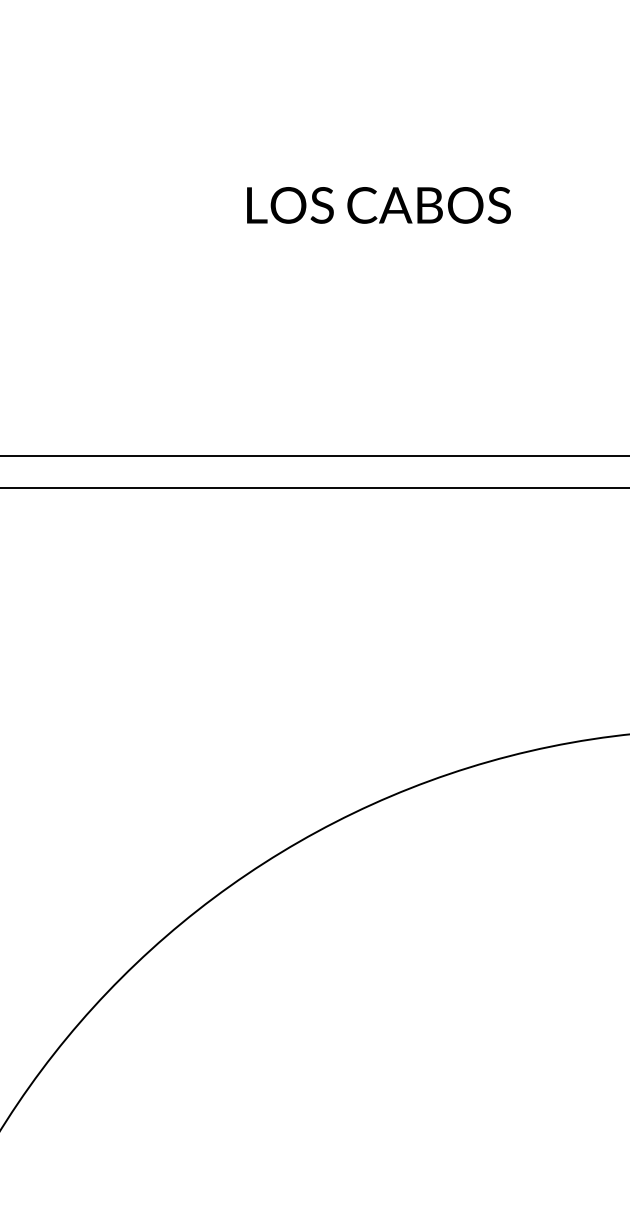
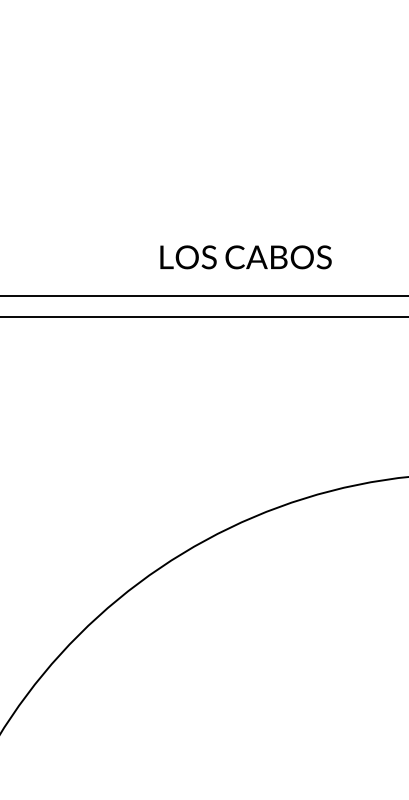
text: (378, 205) -> (245, 257), moved

